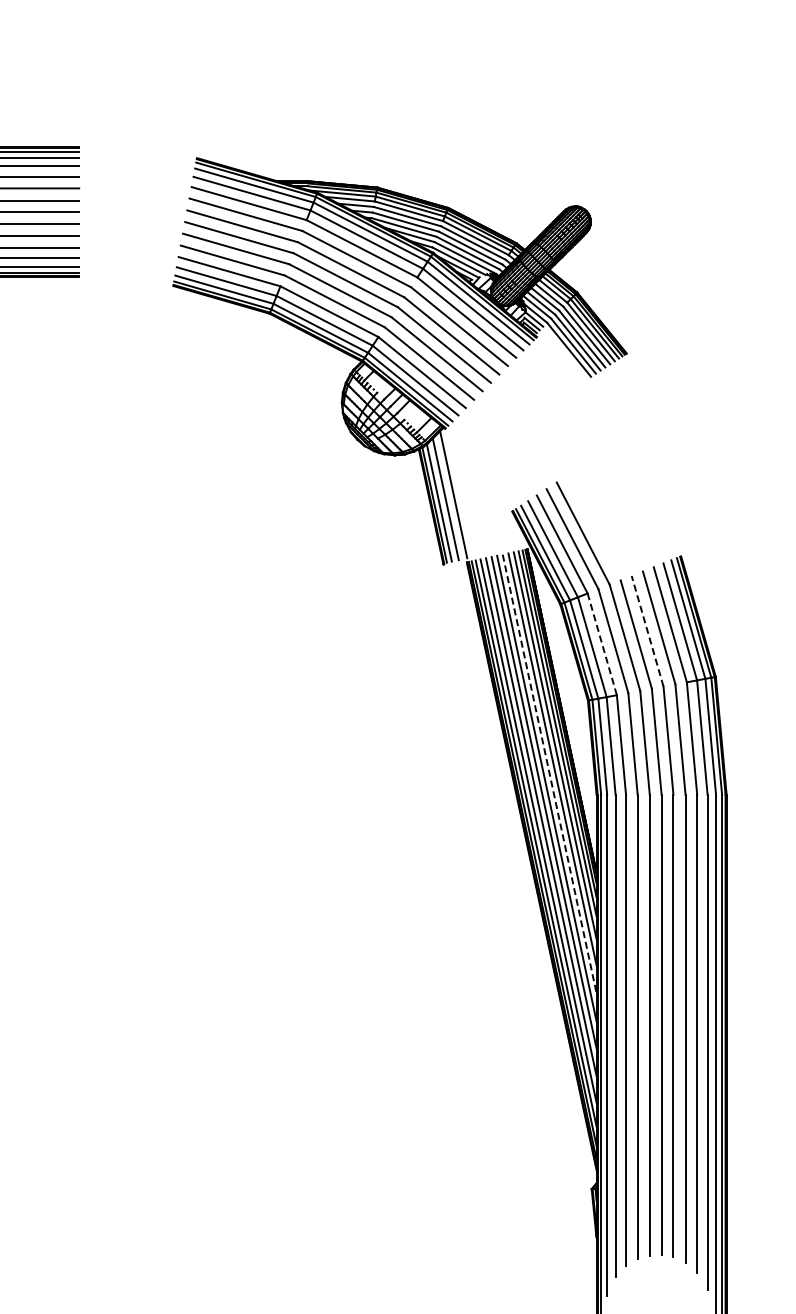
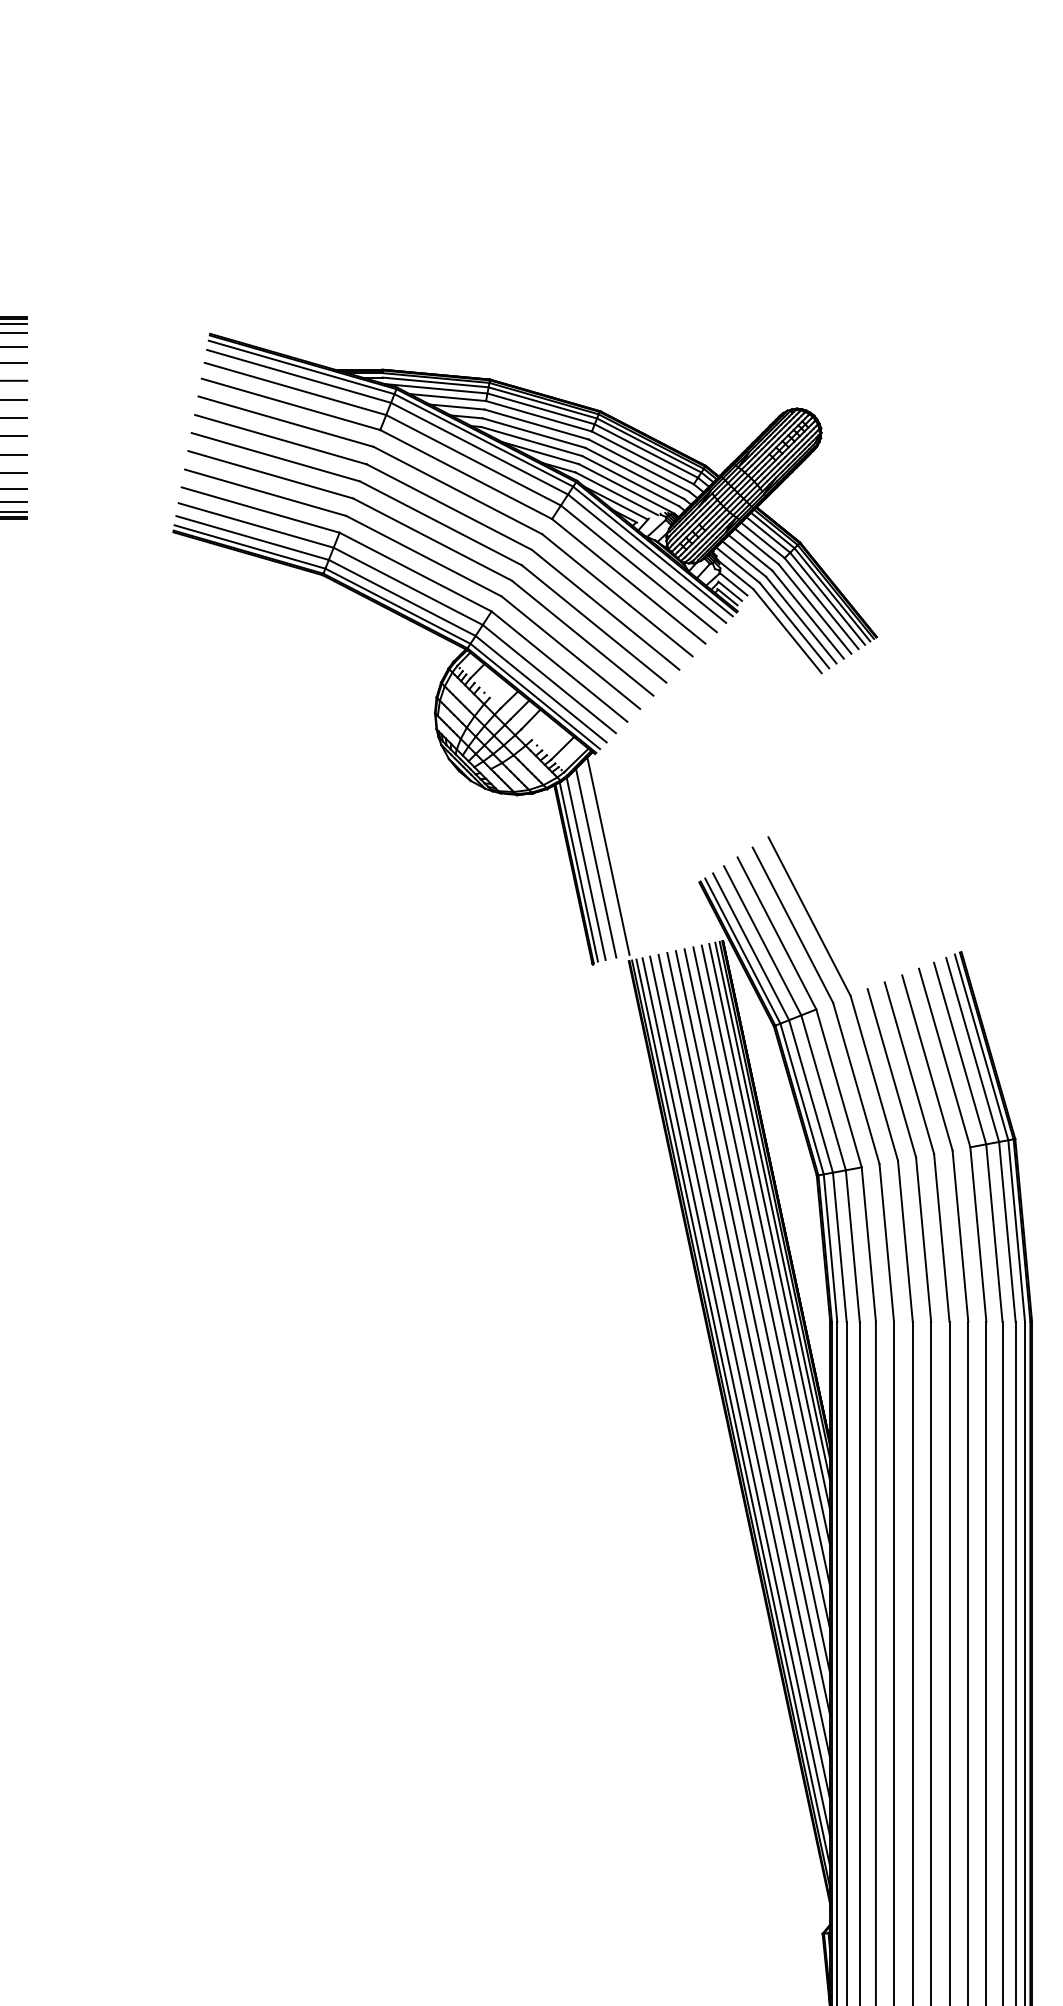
line: (647, 631) -> (909, 1068), dashed -> solid
line: (602, 644) -> (839, 1088), dashed -> solid
line: (549, 774) -> (757, 1290), dashed -> solid

